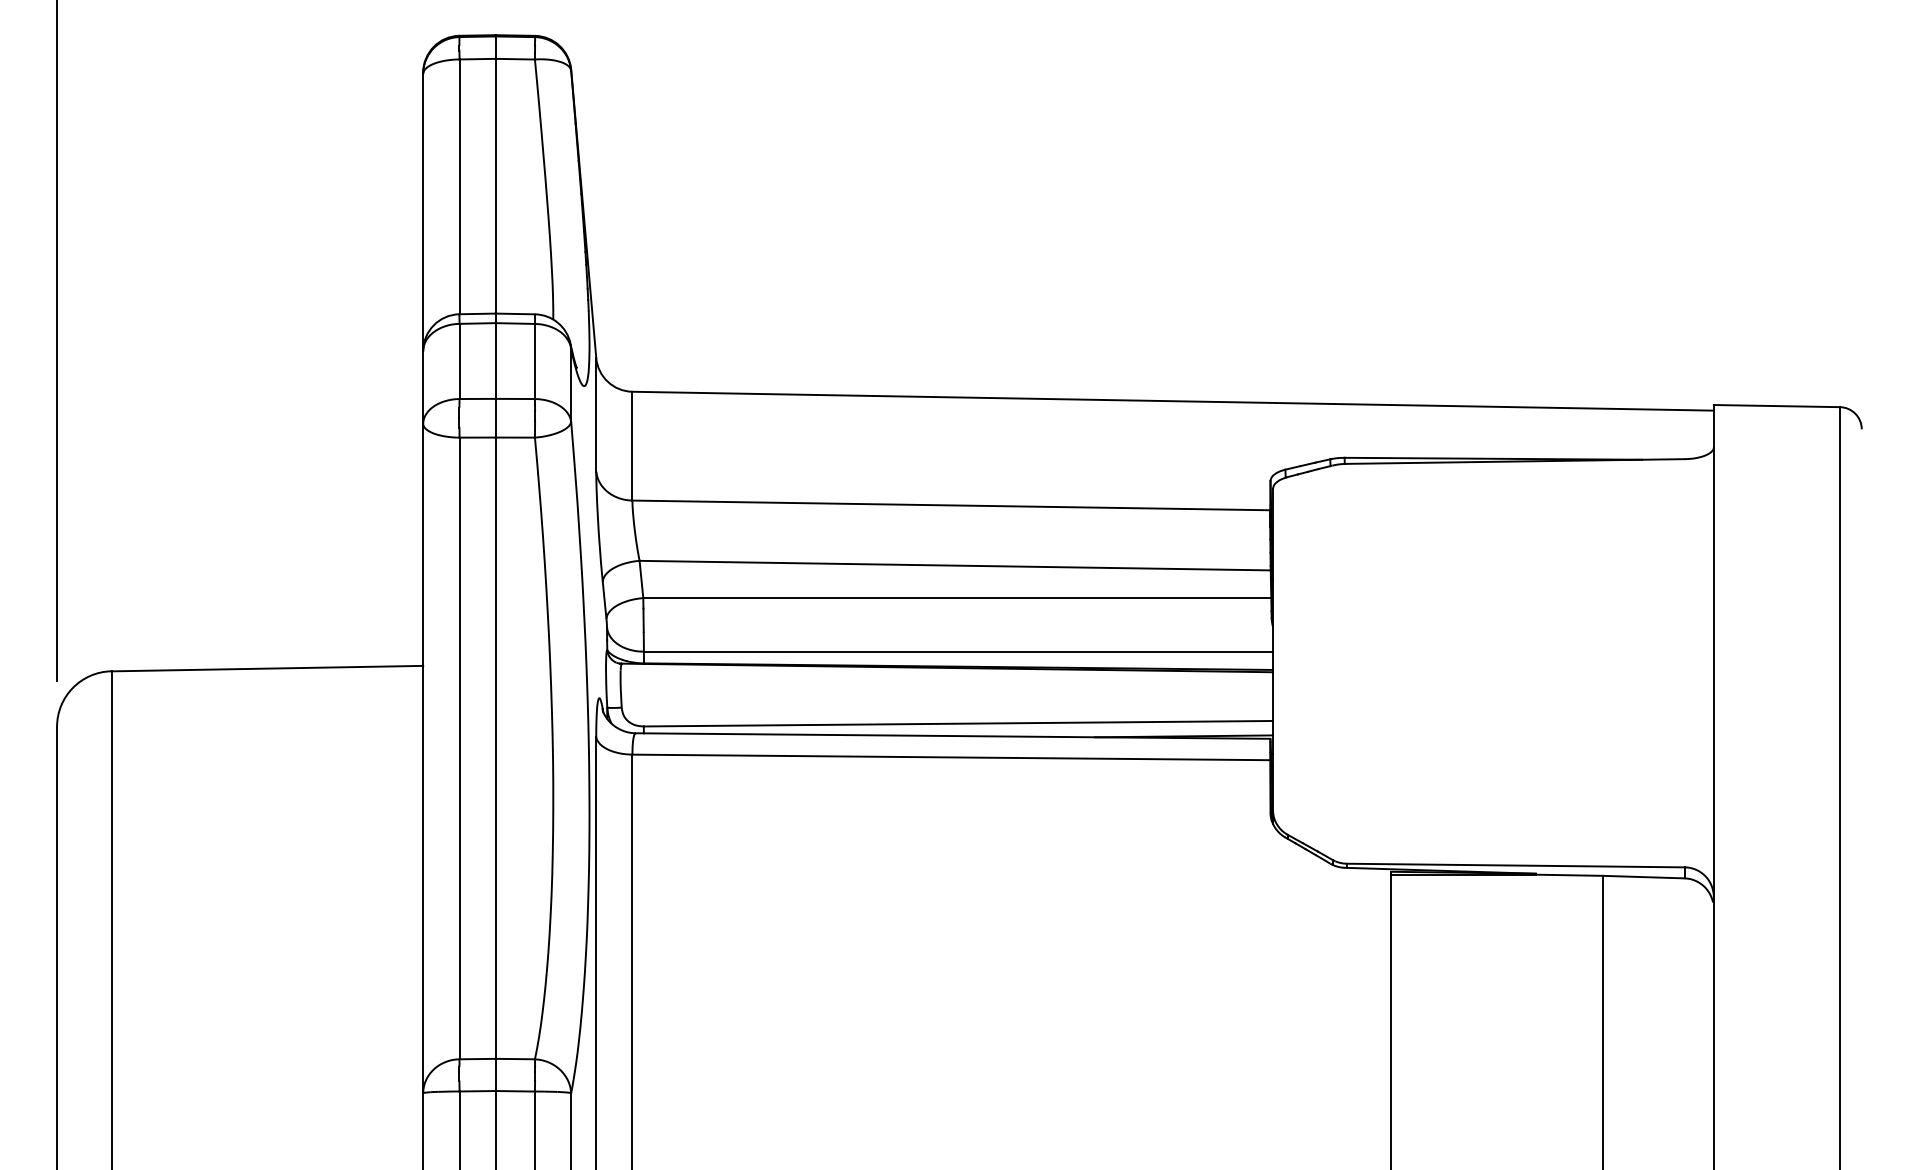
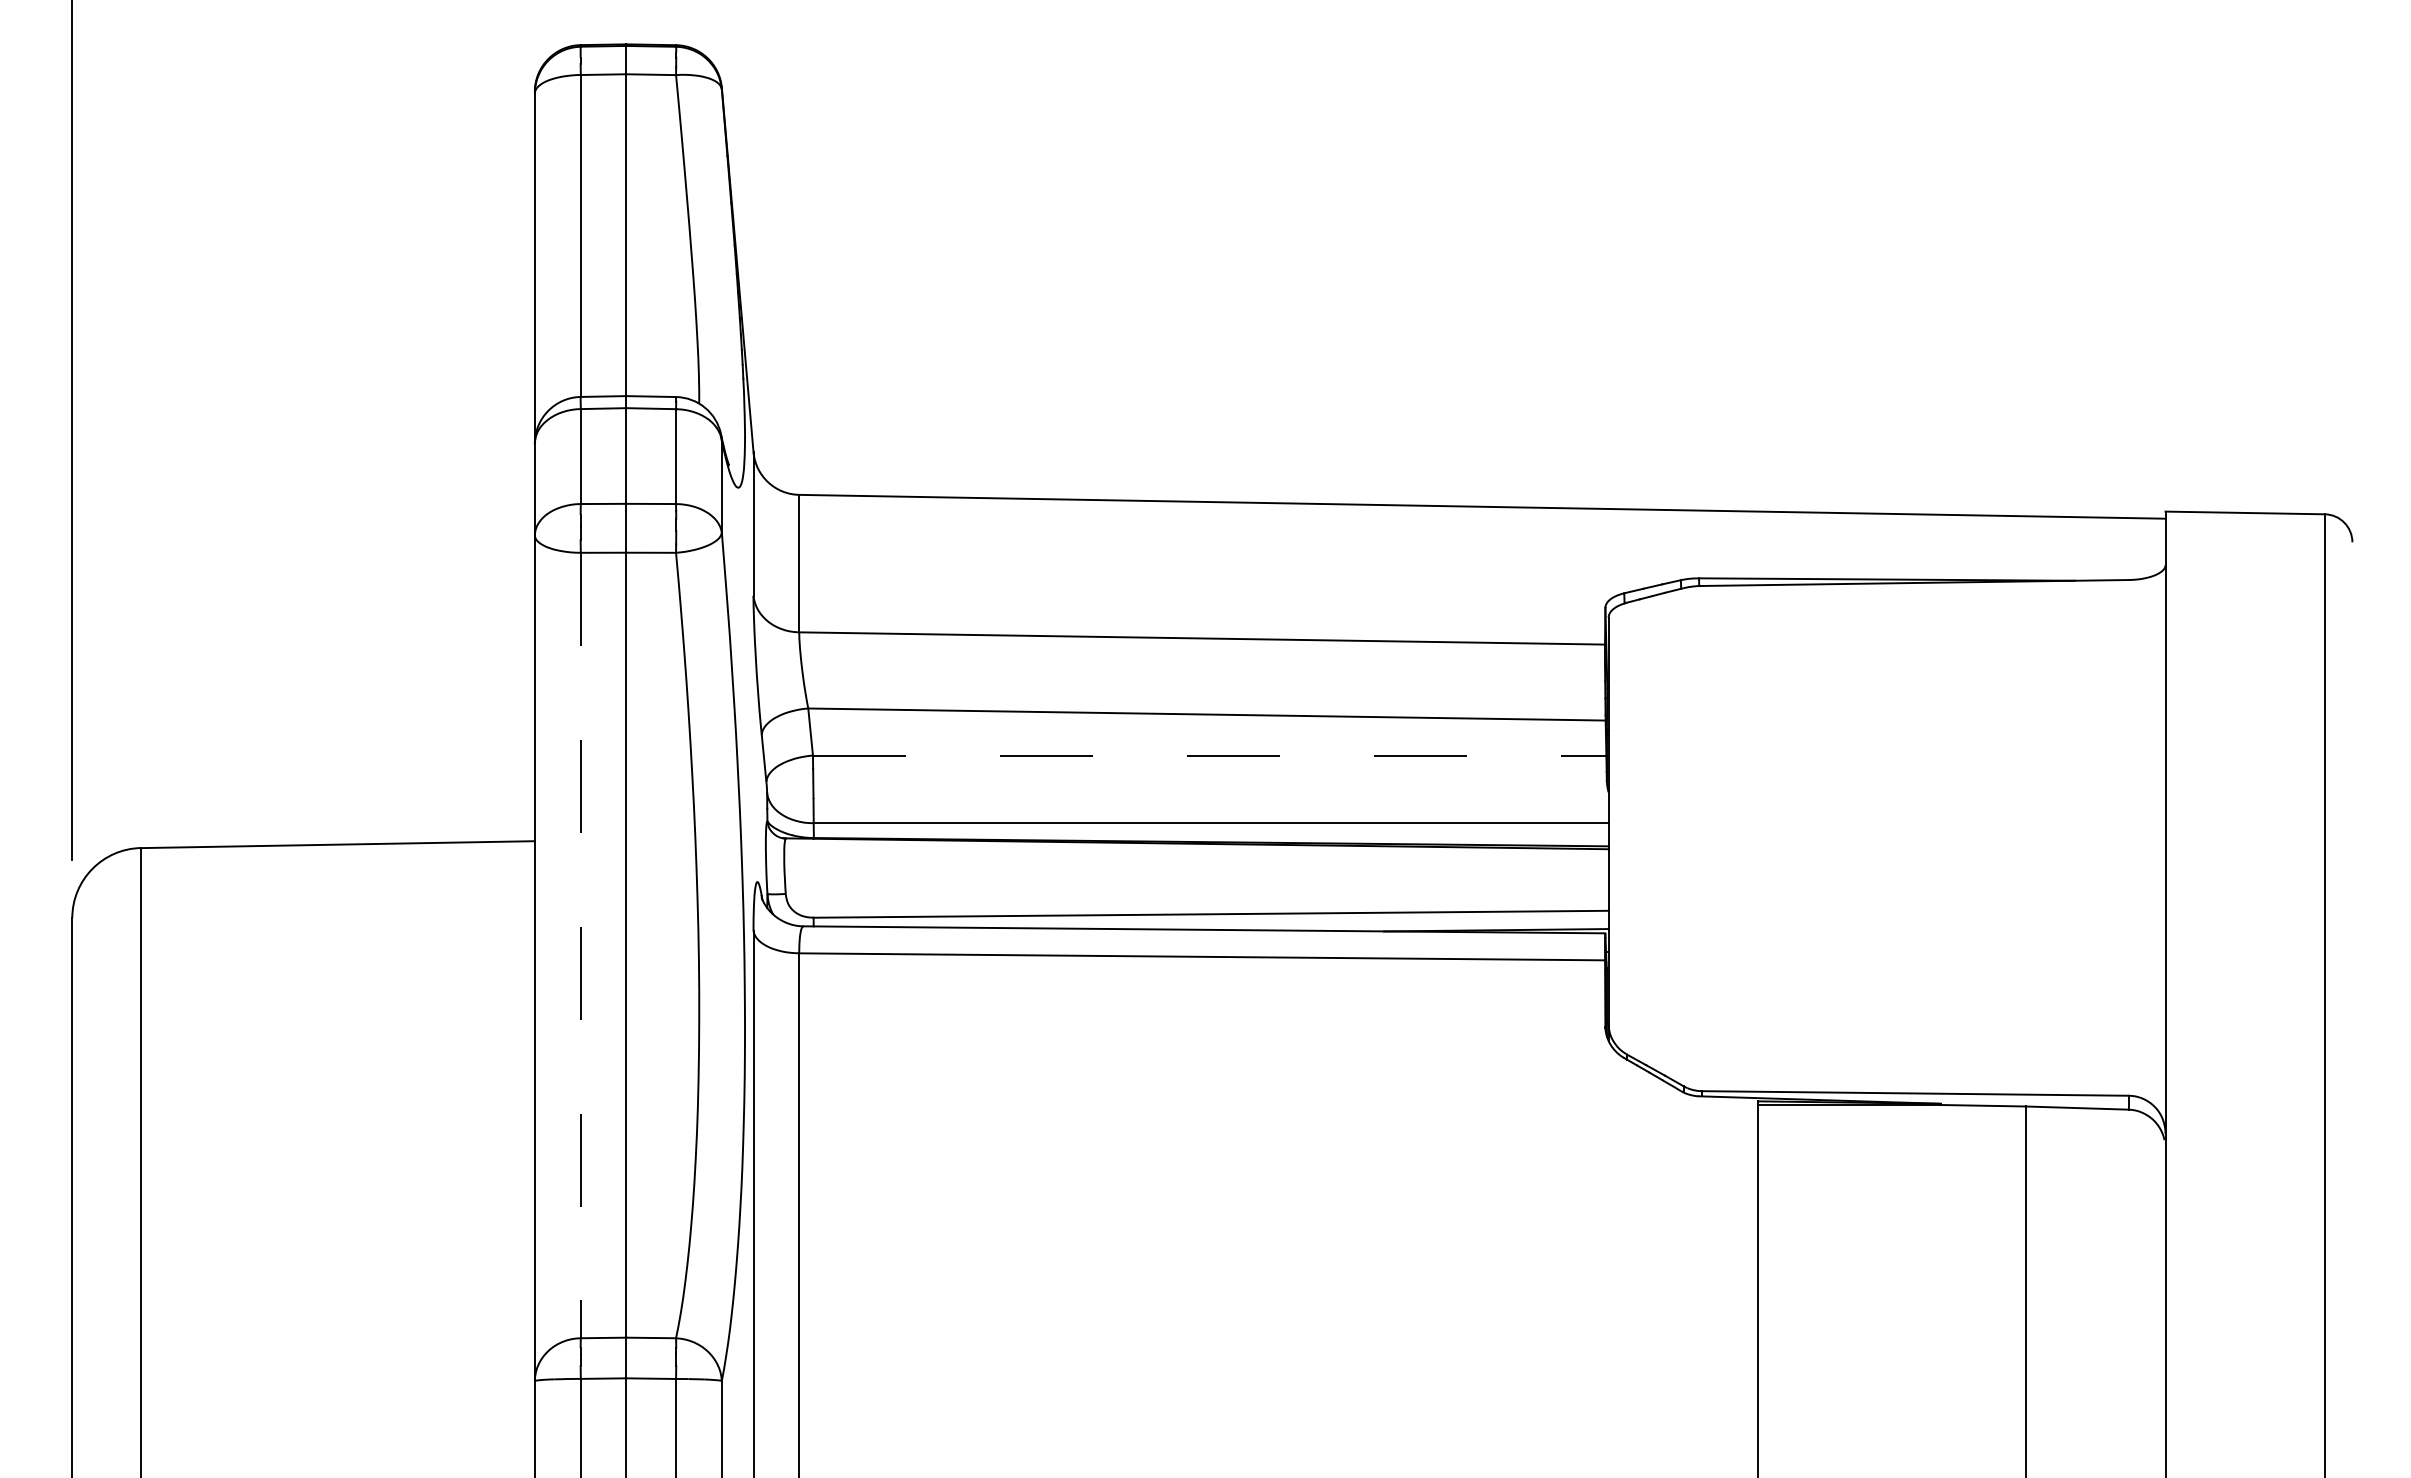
line: (957, 598) -> (1209, 755), solid -> dashed
line: (459, 748) -> (580, 945), solid -> dashed

